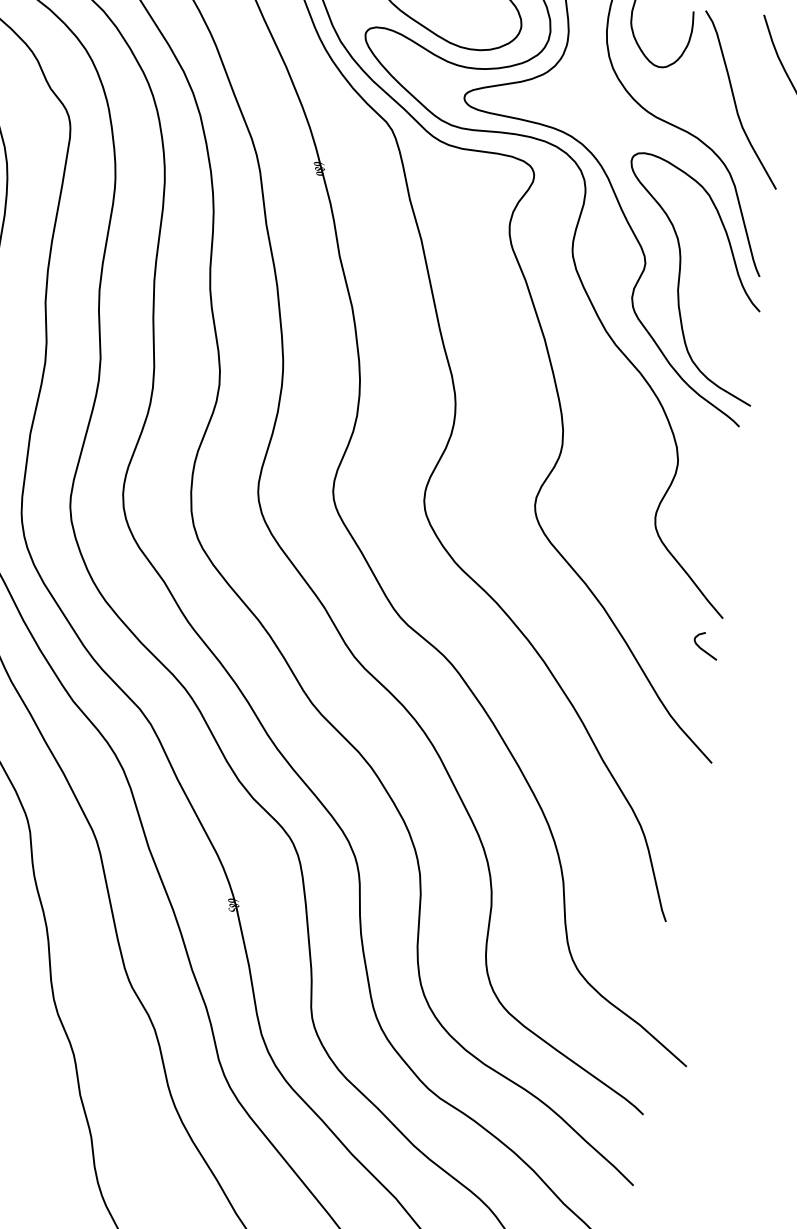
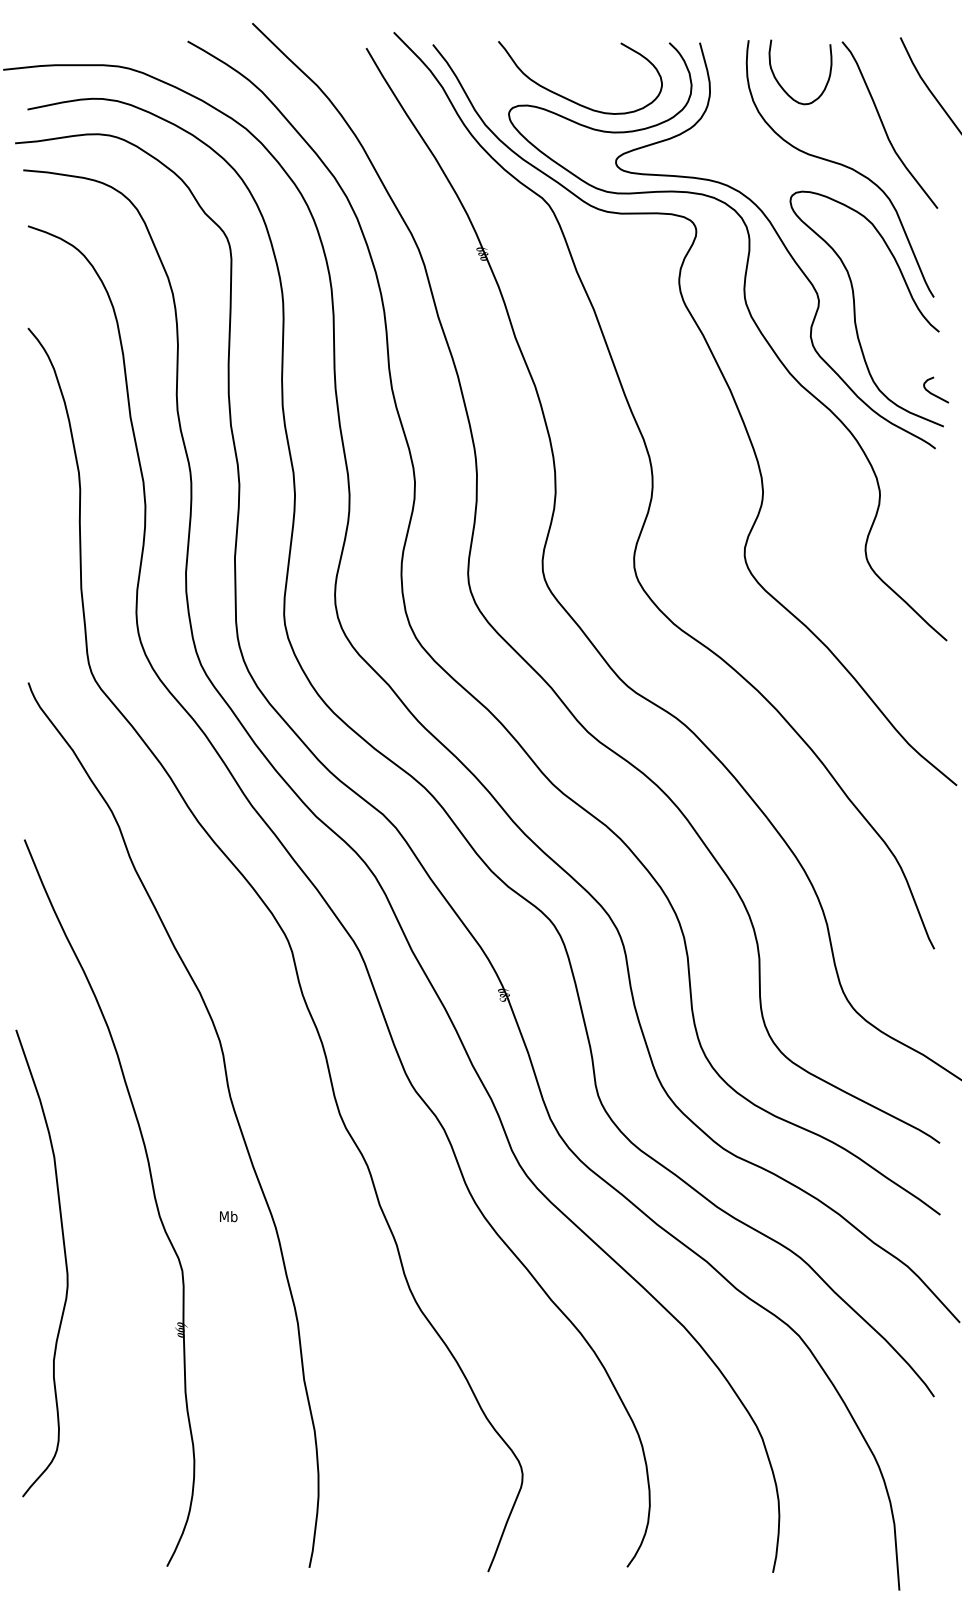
curve: (702, 648) -> (933, 393), moved

